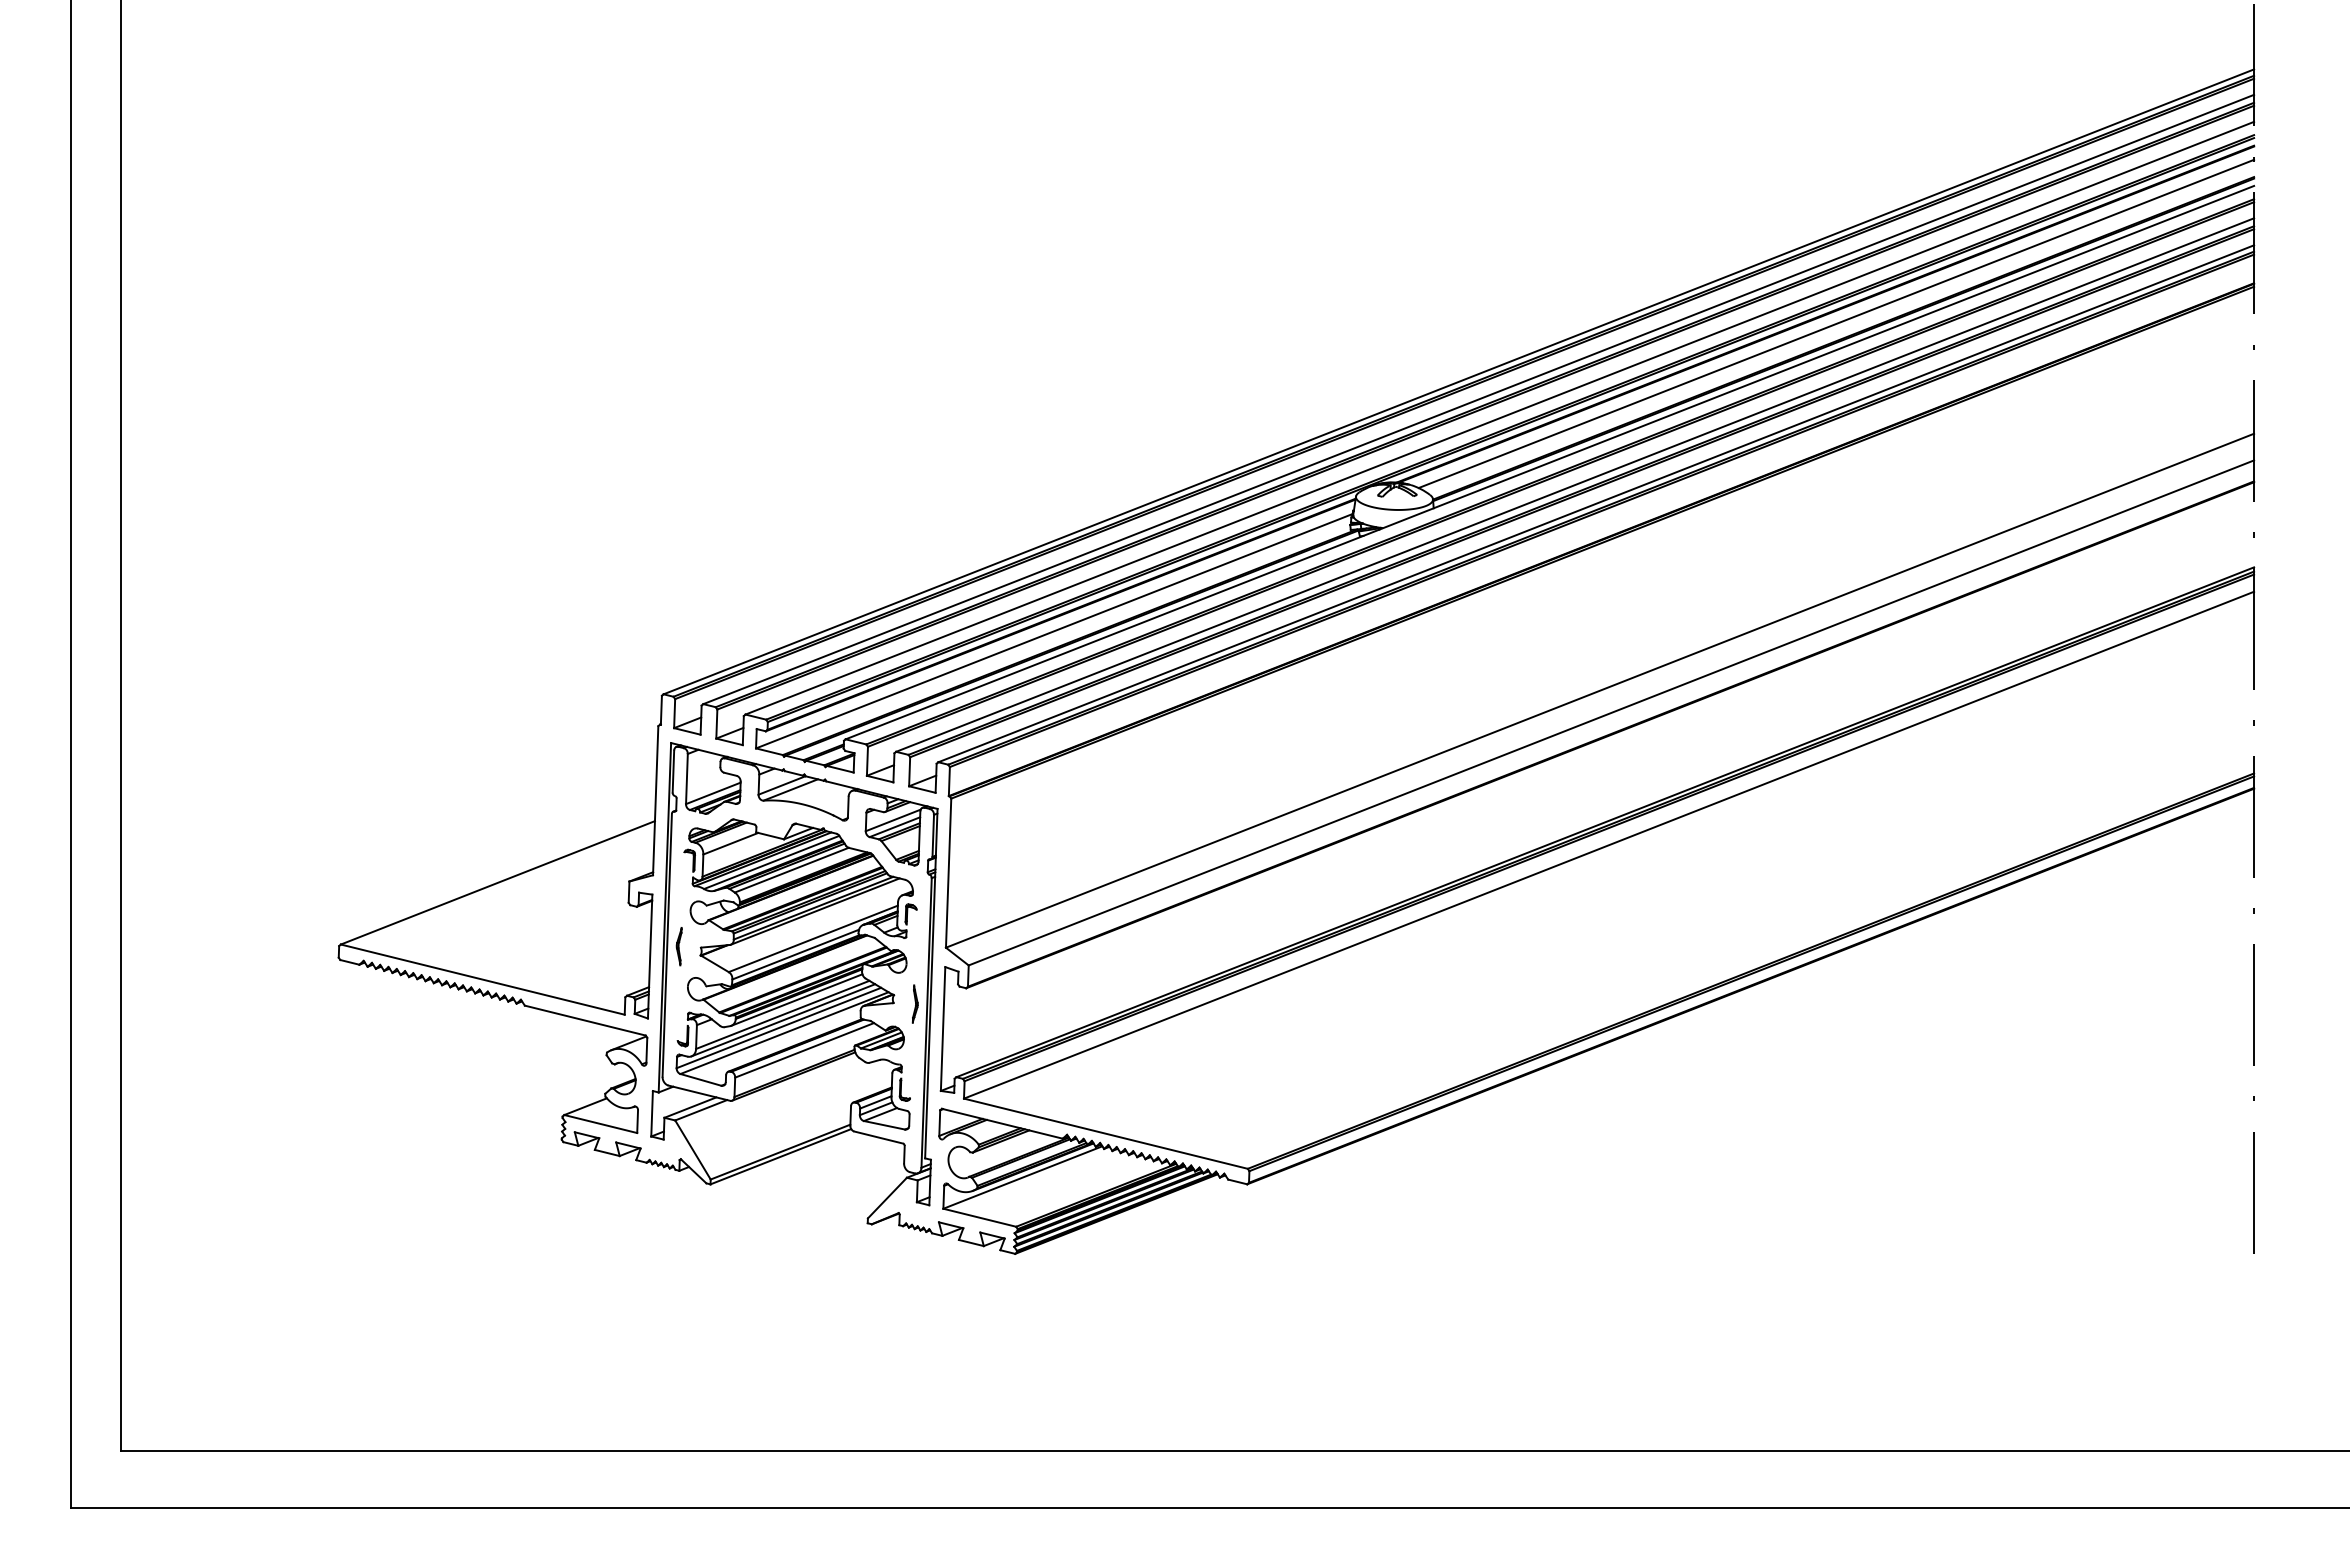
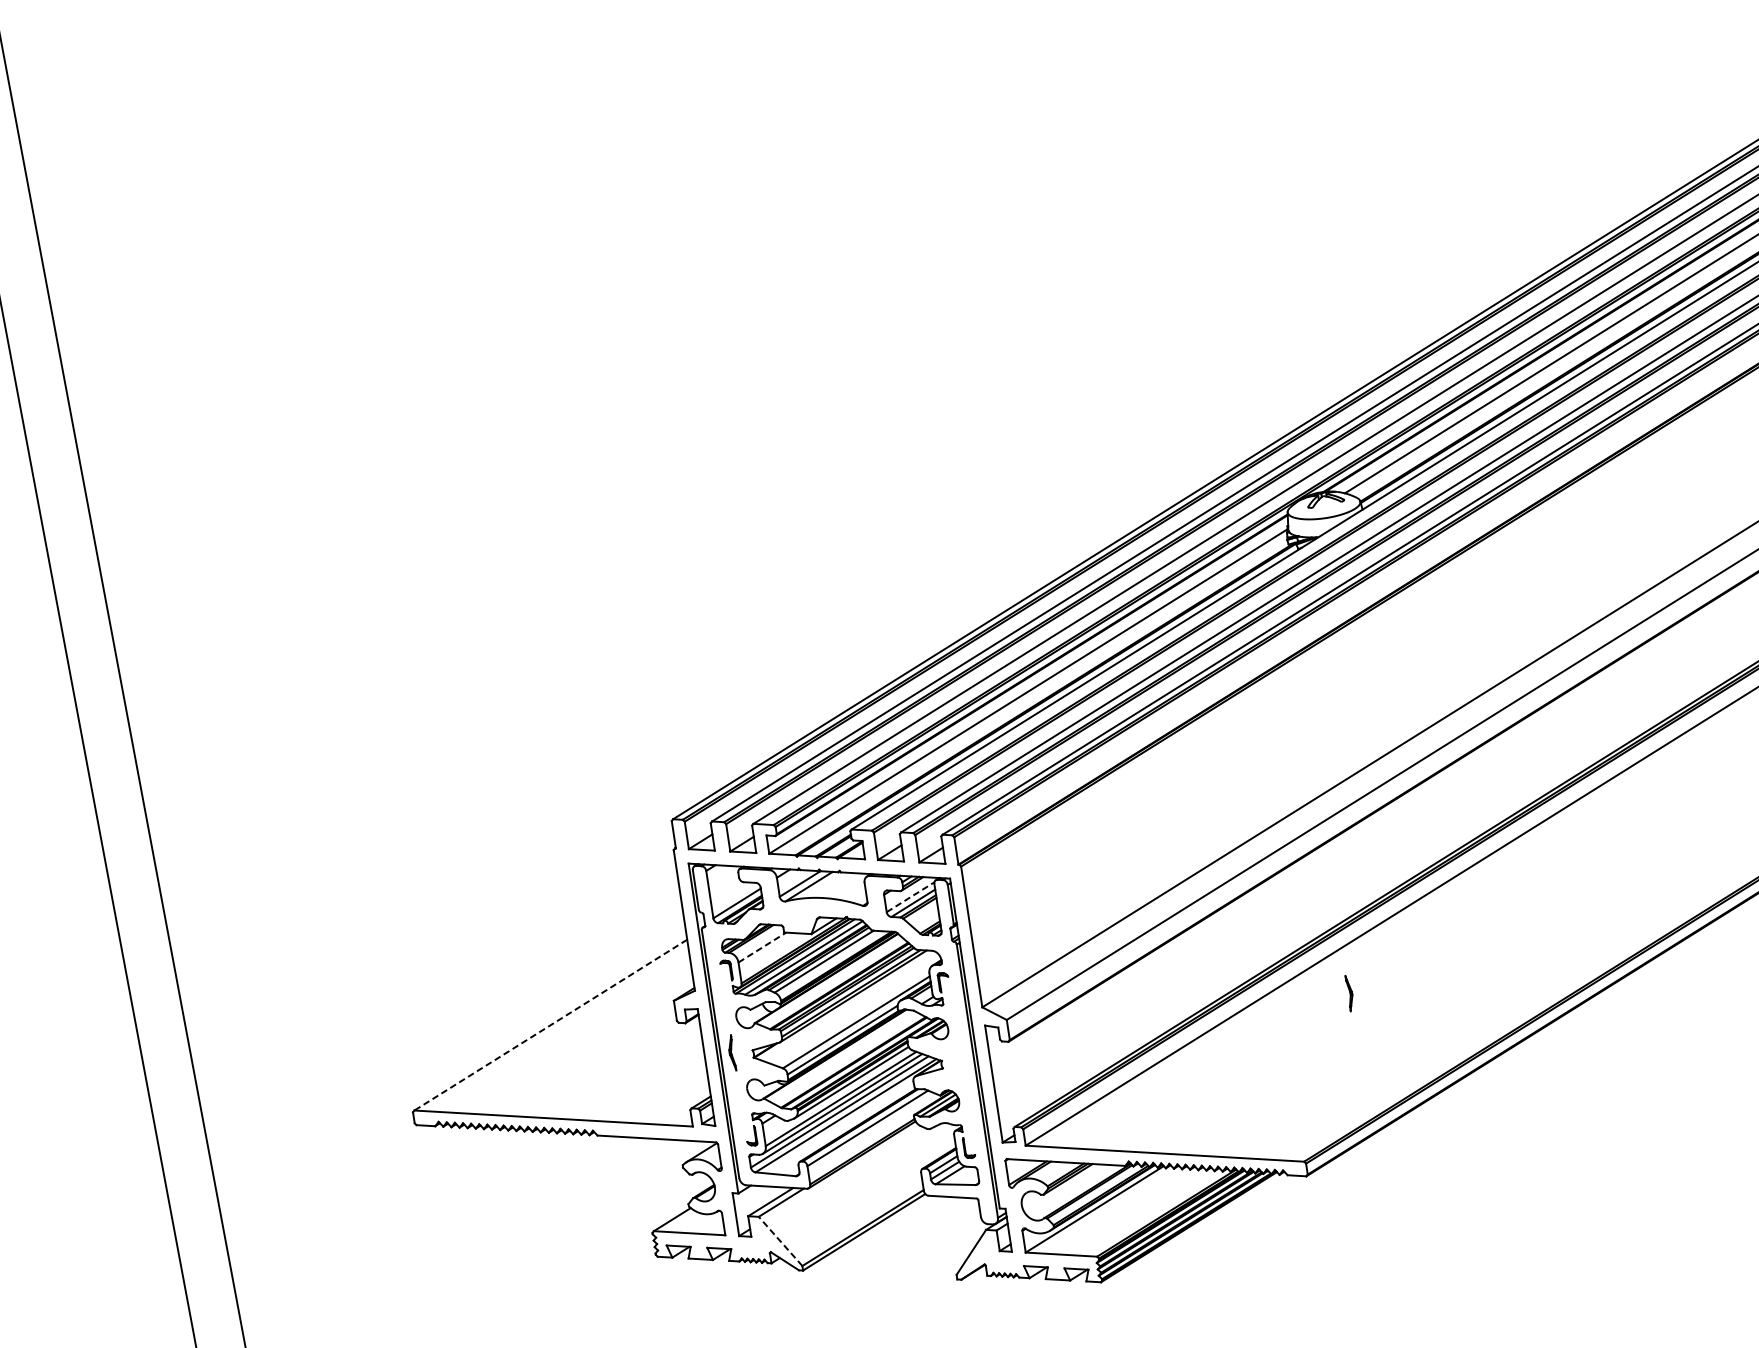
line: (893, 820) -> (910, 897), solid -> dashed
line: (731, 843) -> (762, 947), solid -> dashed
line: (497, 882) -> (550, 1024), solid -> dashed
part: (914, 1003) -> (1348, 992), moved
line: (692, 1149) -> (780, 1241), solid -> dashed

